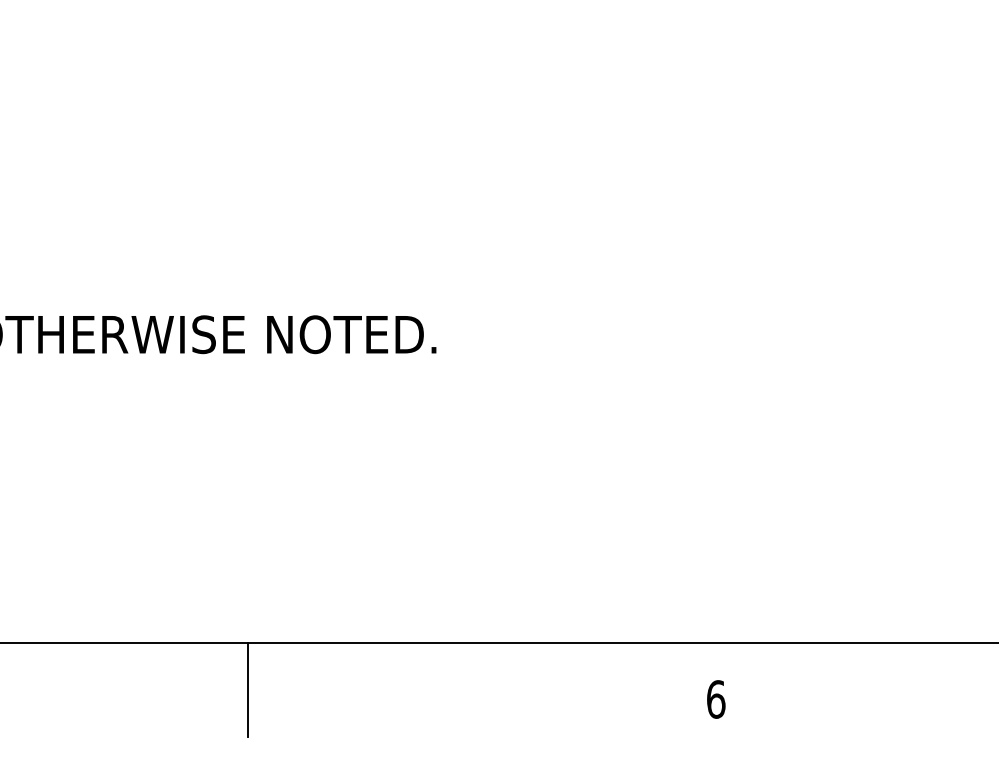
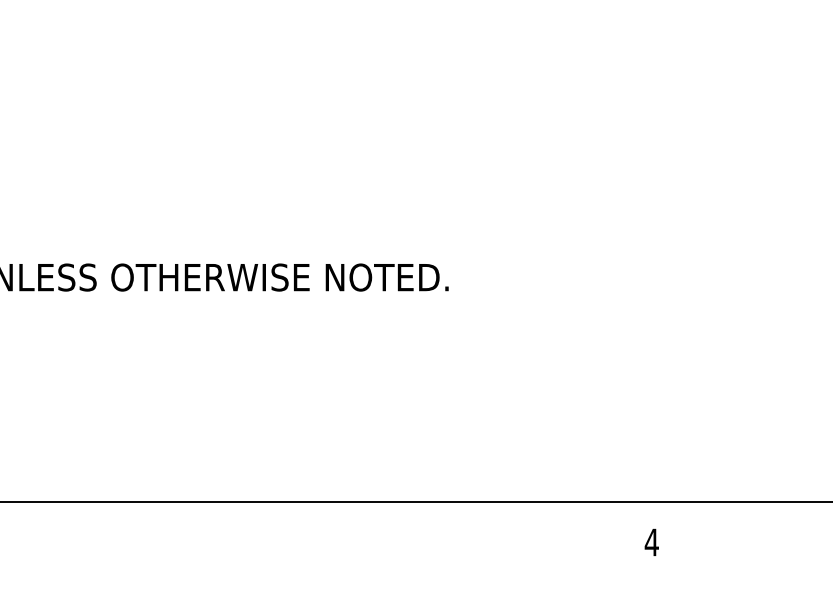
line: (247, 689) -> (311, 535), removed
text: (715, 699) -> (651, 542), 6 -> 4

